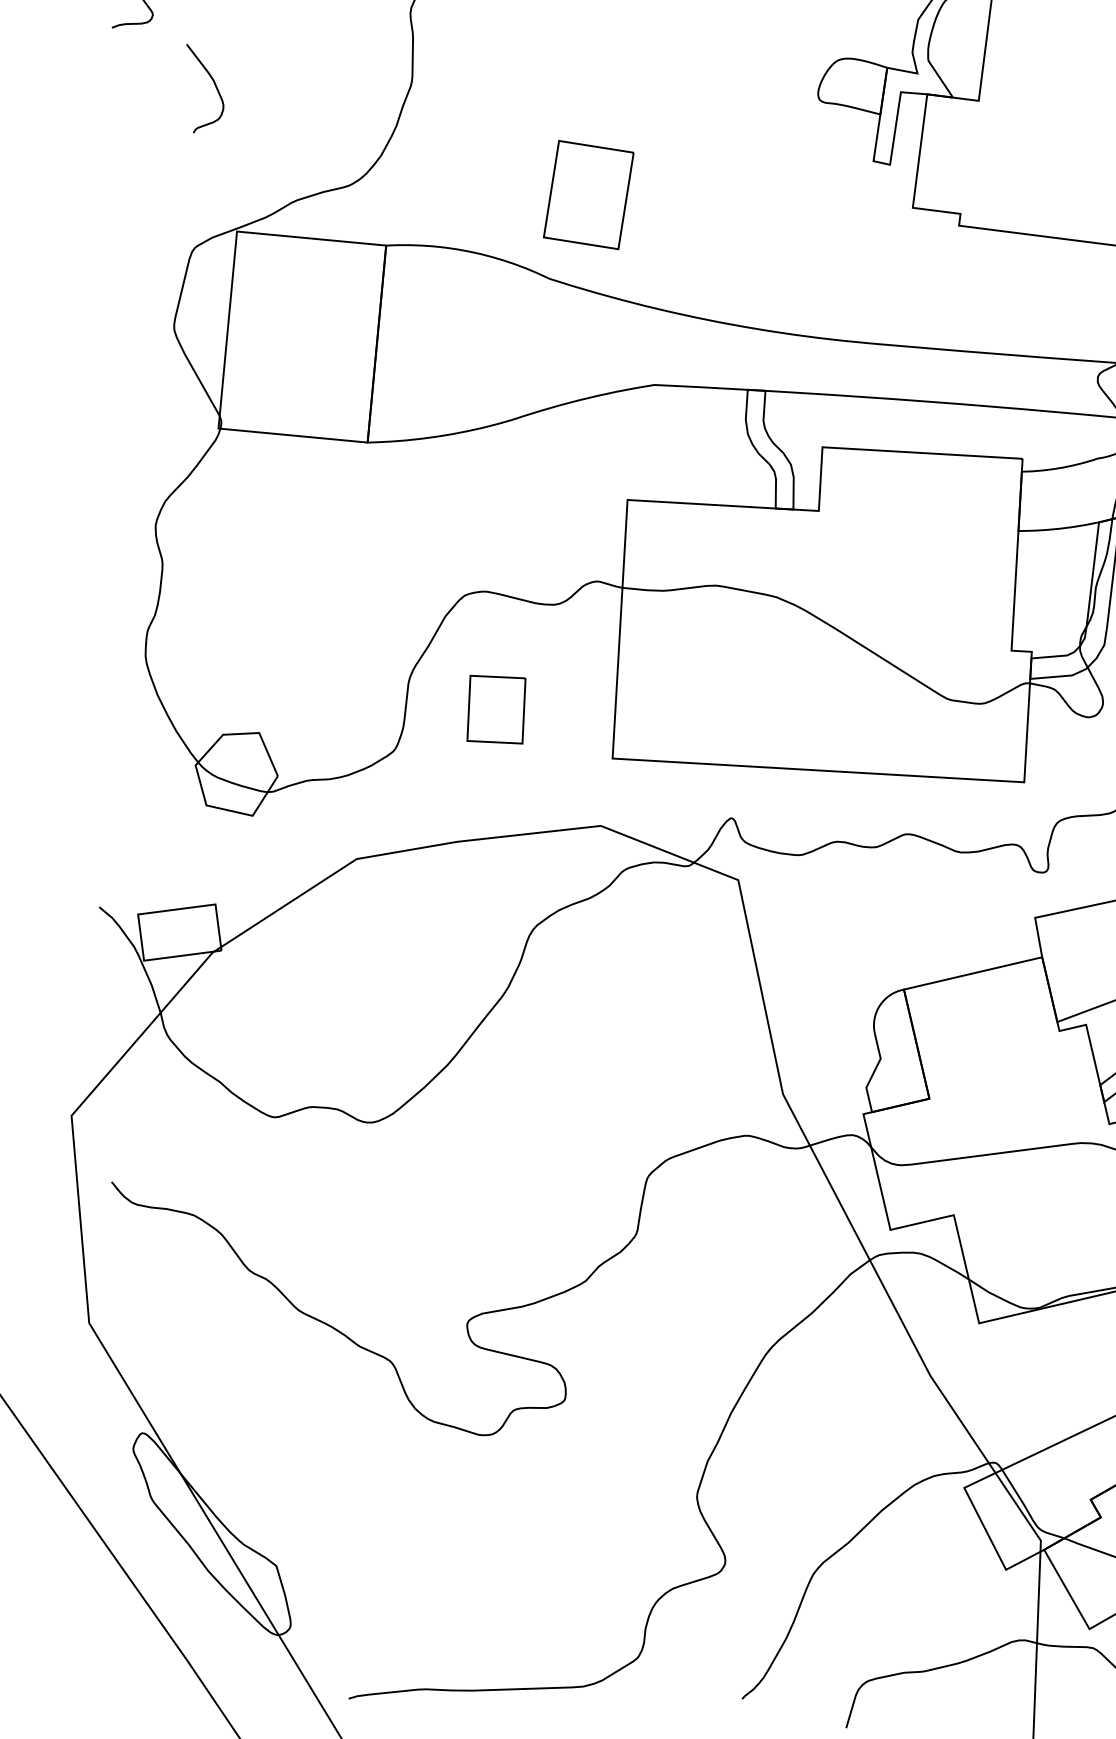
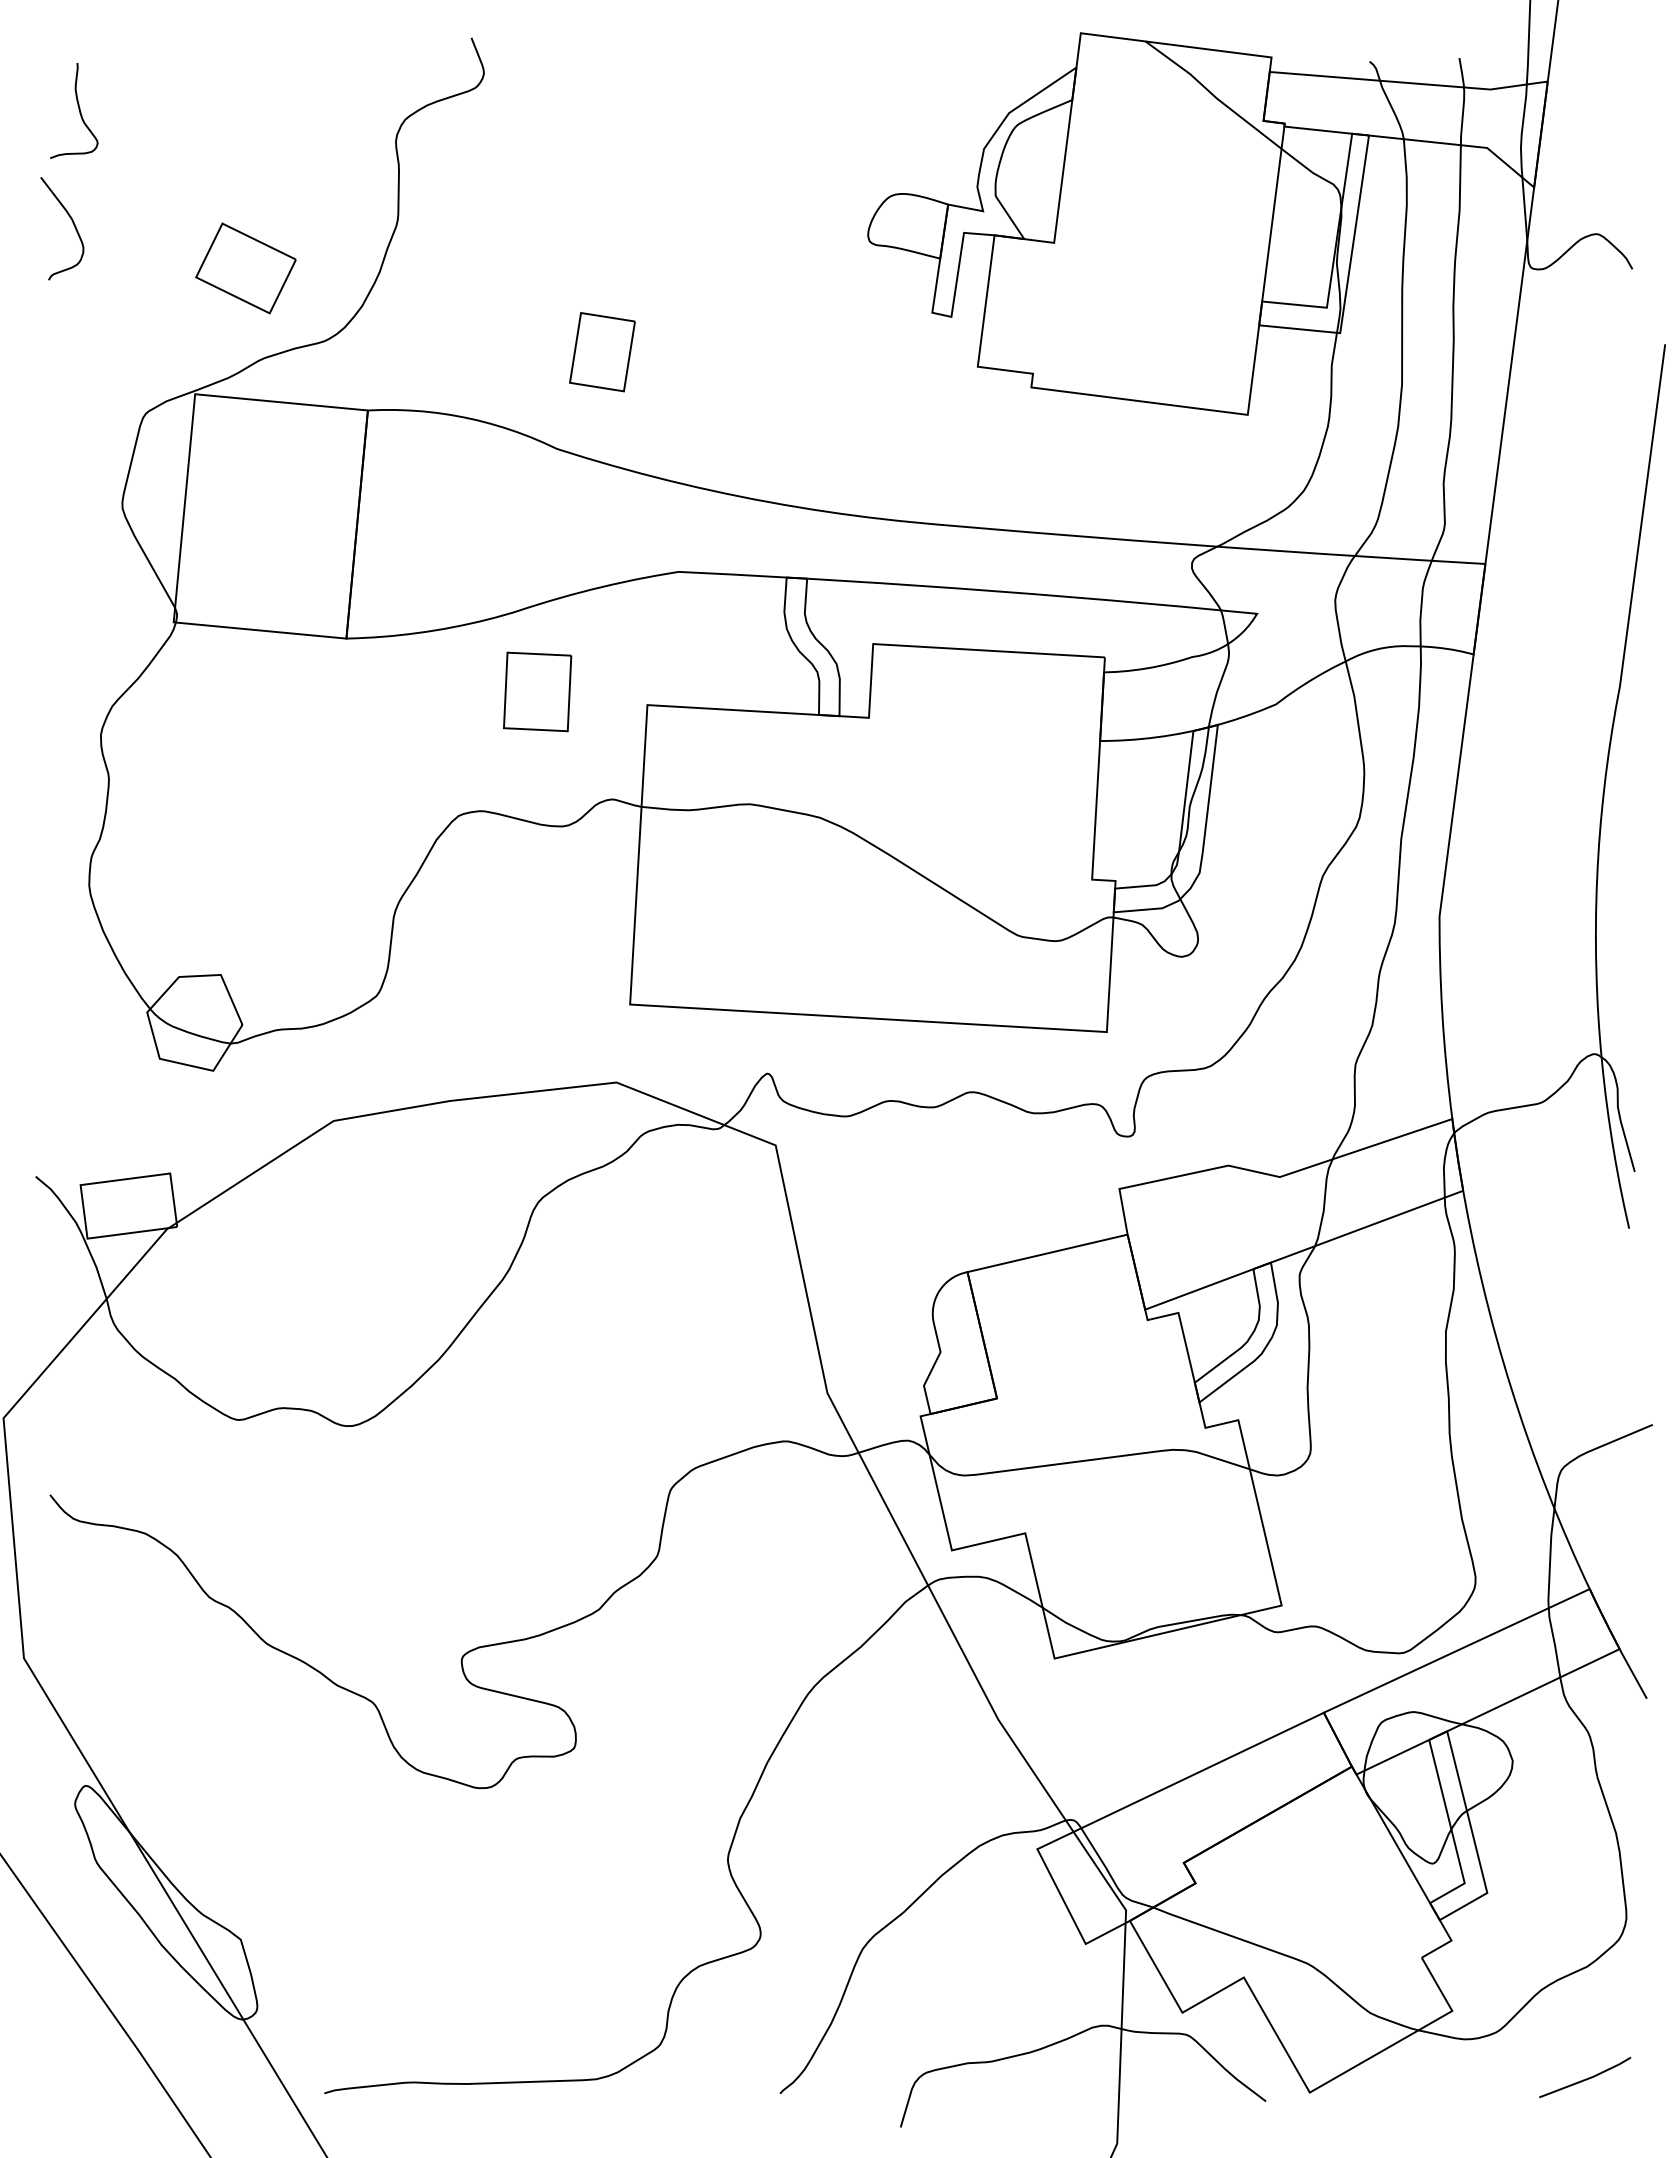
curve: (214, 84) -> (72, 223), moved
part: (280, 122) -> (245, 268), added
part: (588, 195) -> (602, 352), size x0.62
part: (496, 709) -> (537, 691), moved

